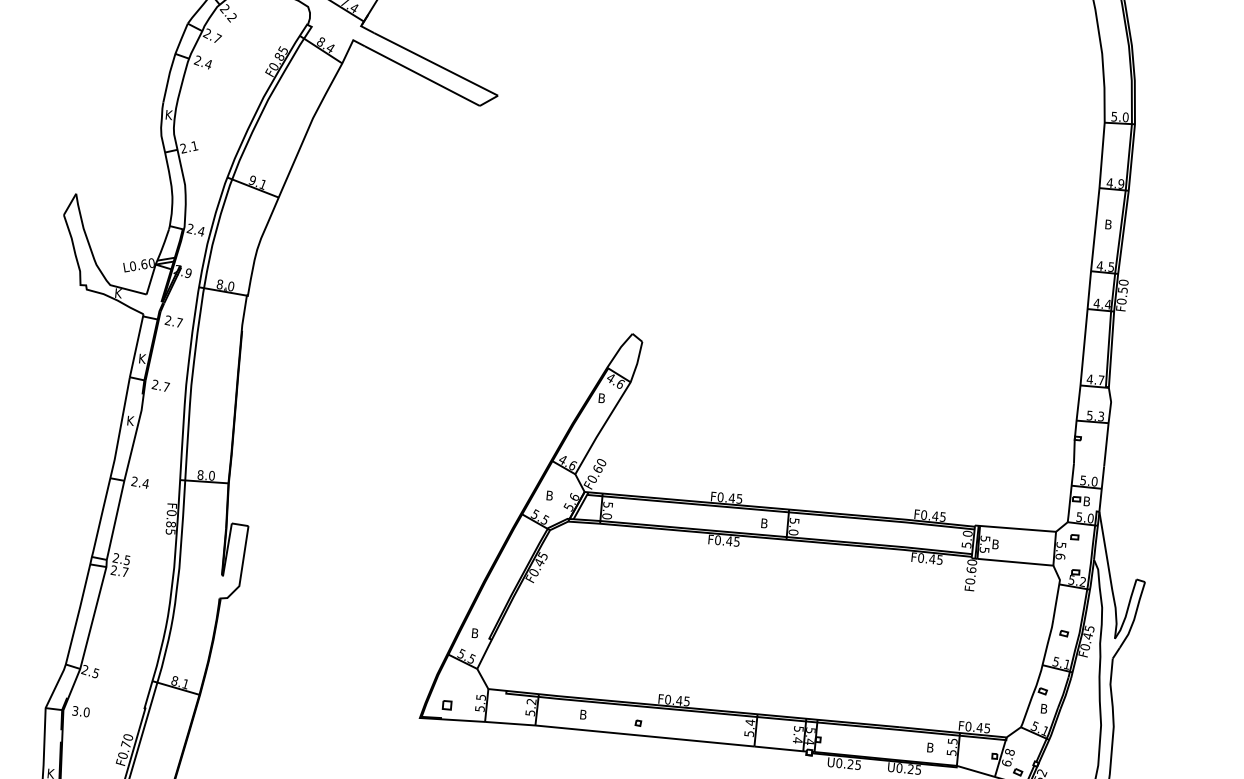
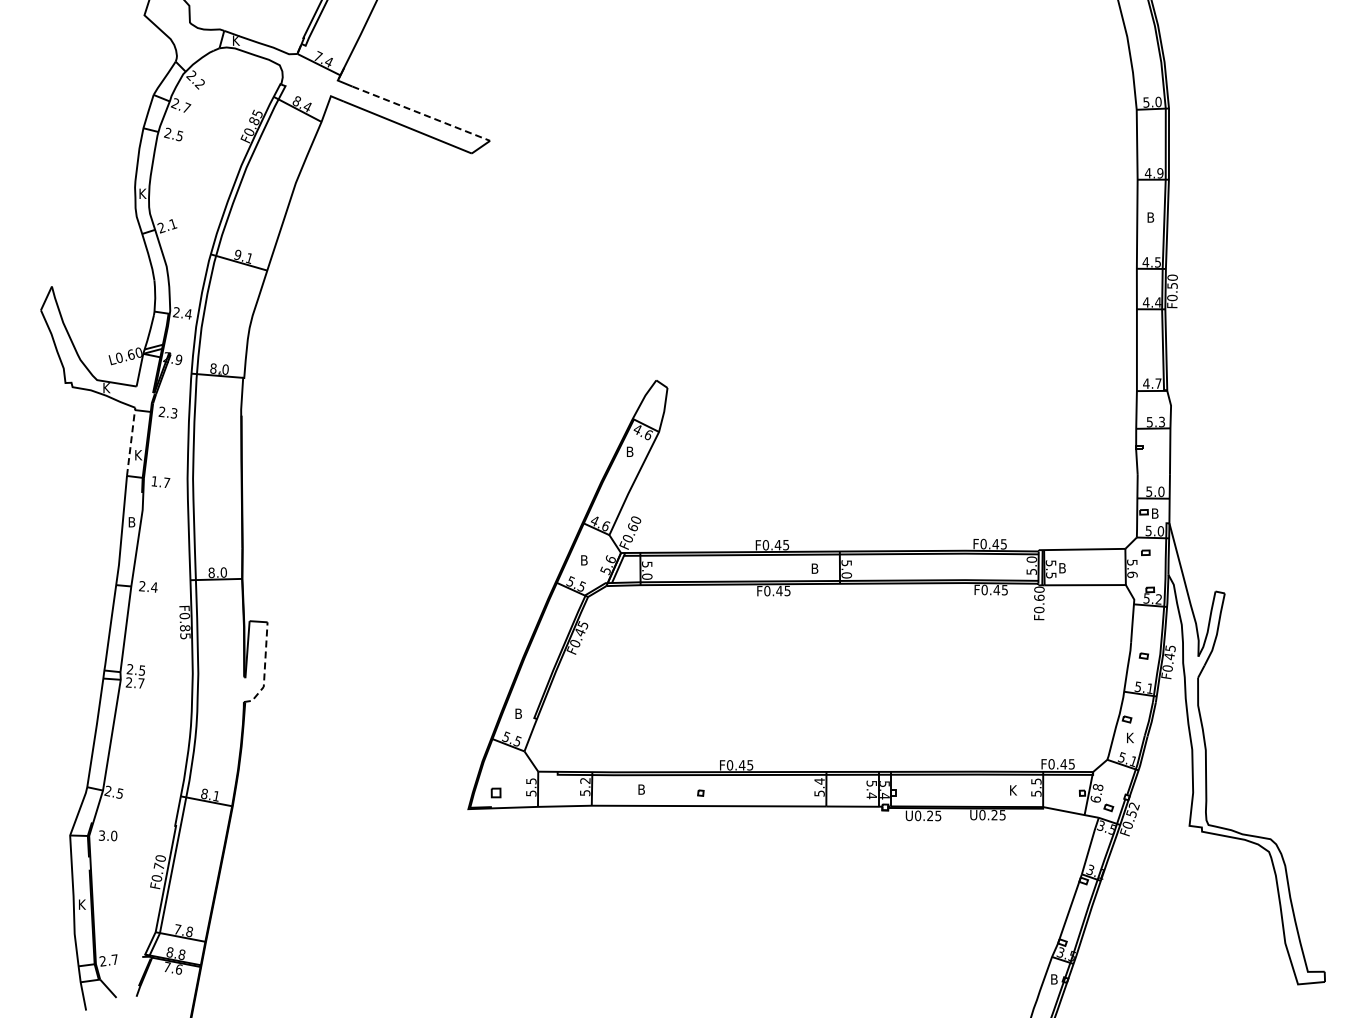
text: (208, 63) -> (179, 135), 2.4 -> 2.5
line: (436, 64) -> (421, 113), solid -> dashed
text: (178, 322) -> (173, 413), 2.7 -> 2.3
line: (137, 344) -> (131, 440), solid -> dashed
text: (155, 384) -> (154, 481), 2.7 -> 1.7
text: (131, 421) -> (132, 522), K -> B
line: (241, 569) -> (264, 669), solid -> dashed
text: (1044, 708) -> (1130, 737), B -> K
text: (931, 747) -> (1014, 790), B -> K

